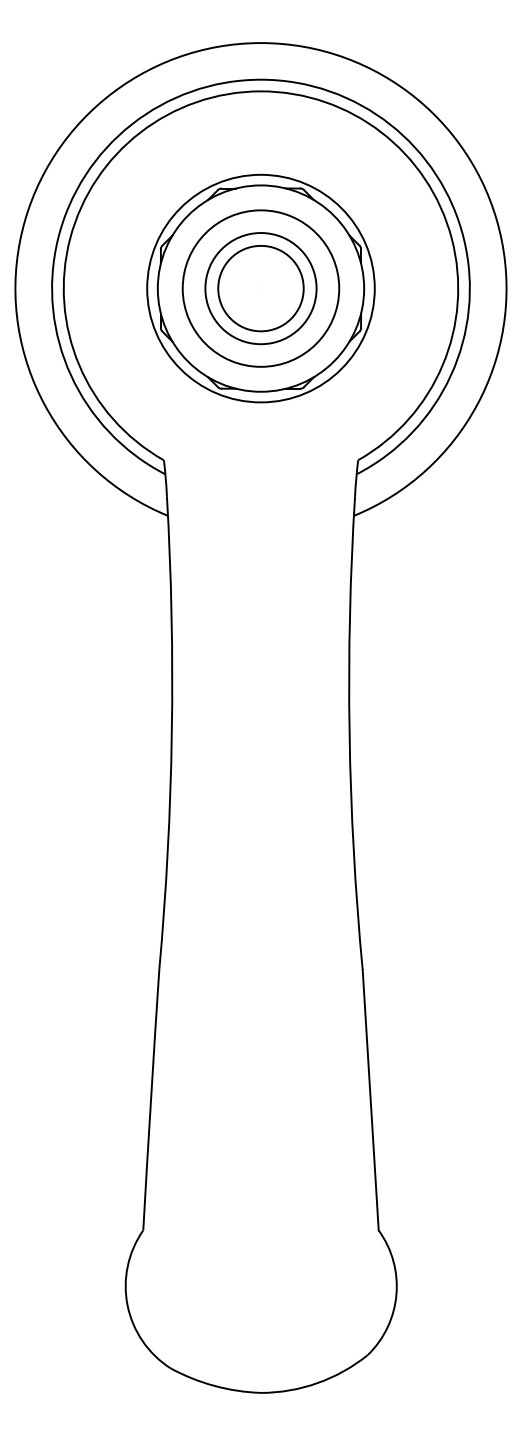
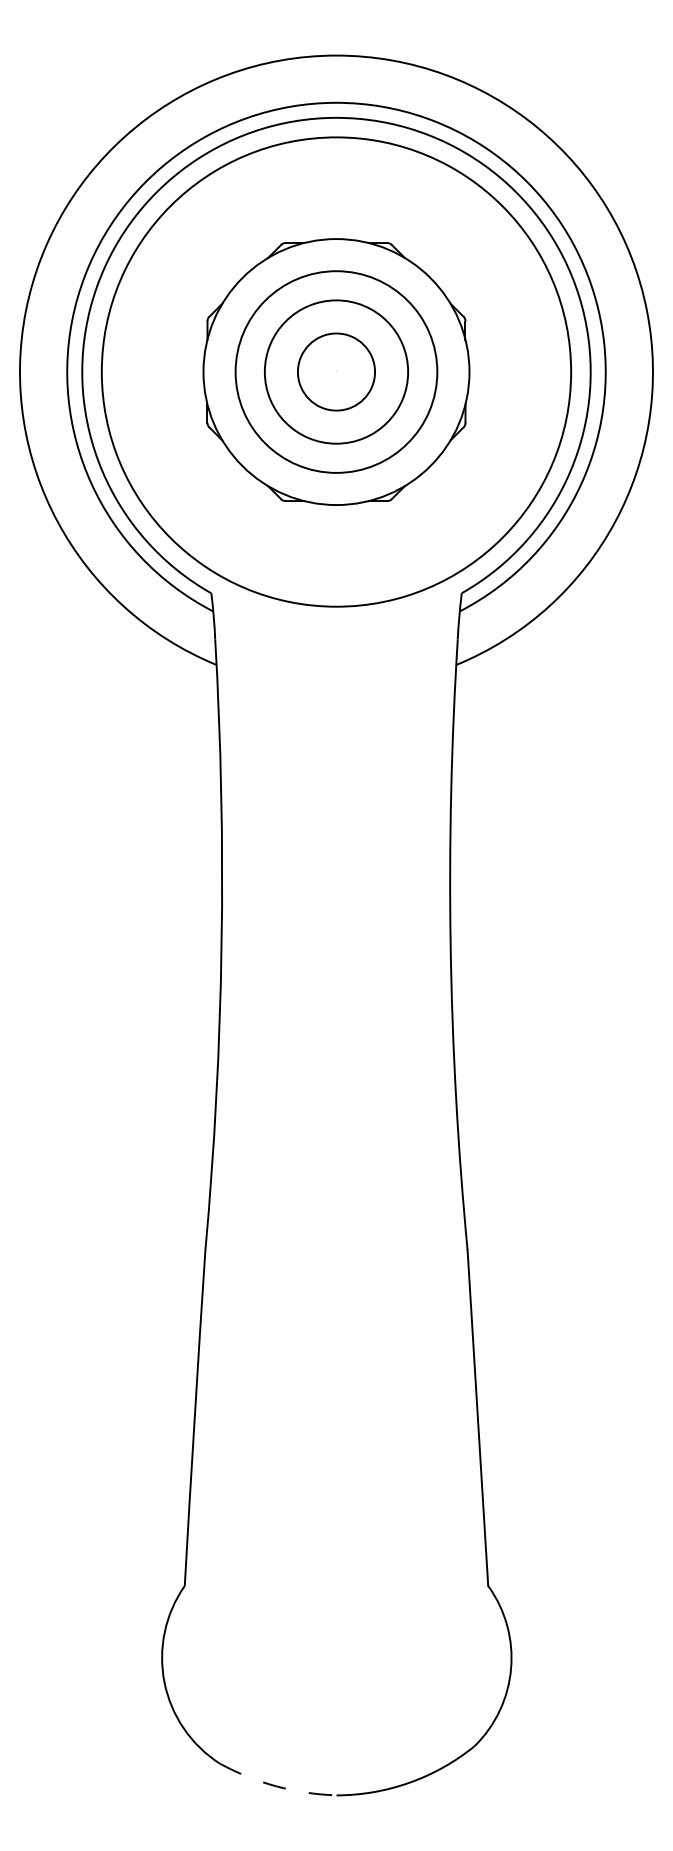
circle: (260, 288) -> (335, 371), size x0.7
circle: (260, 288) -> (335, 371), size x1.6
arc: (214, 1385) -> (276, 1785), solid -> dashed

